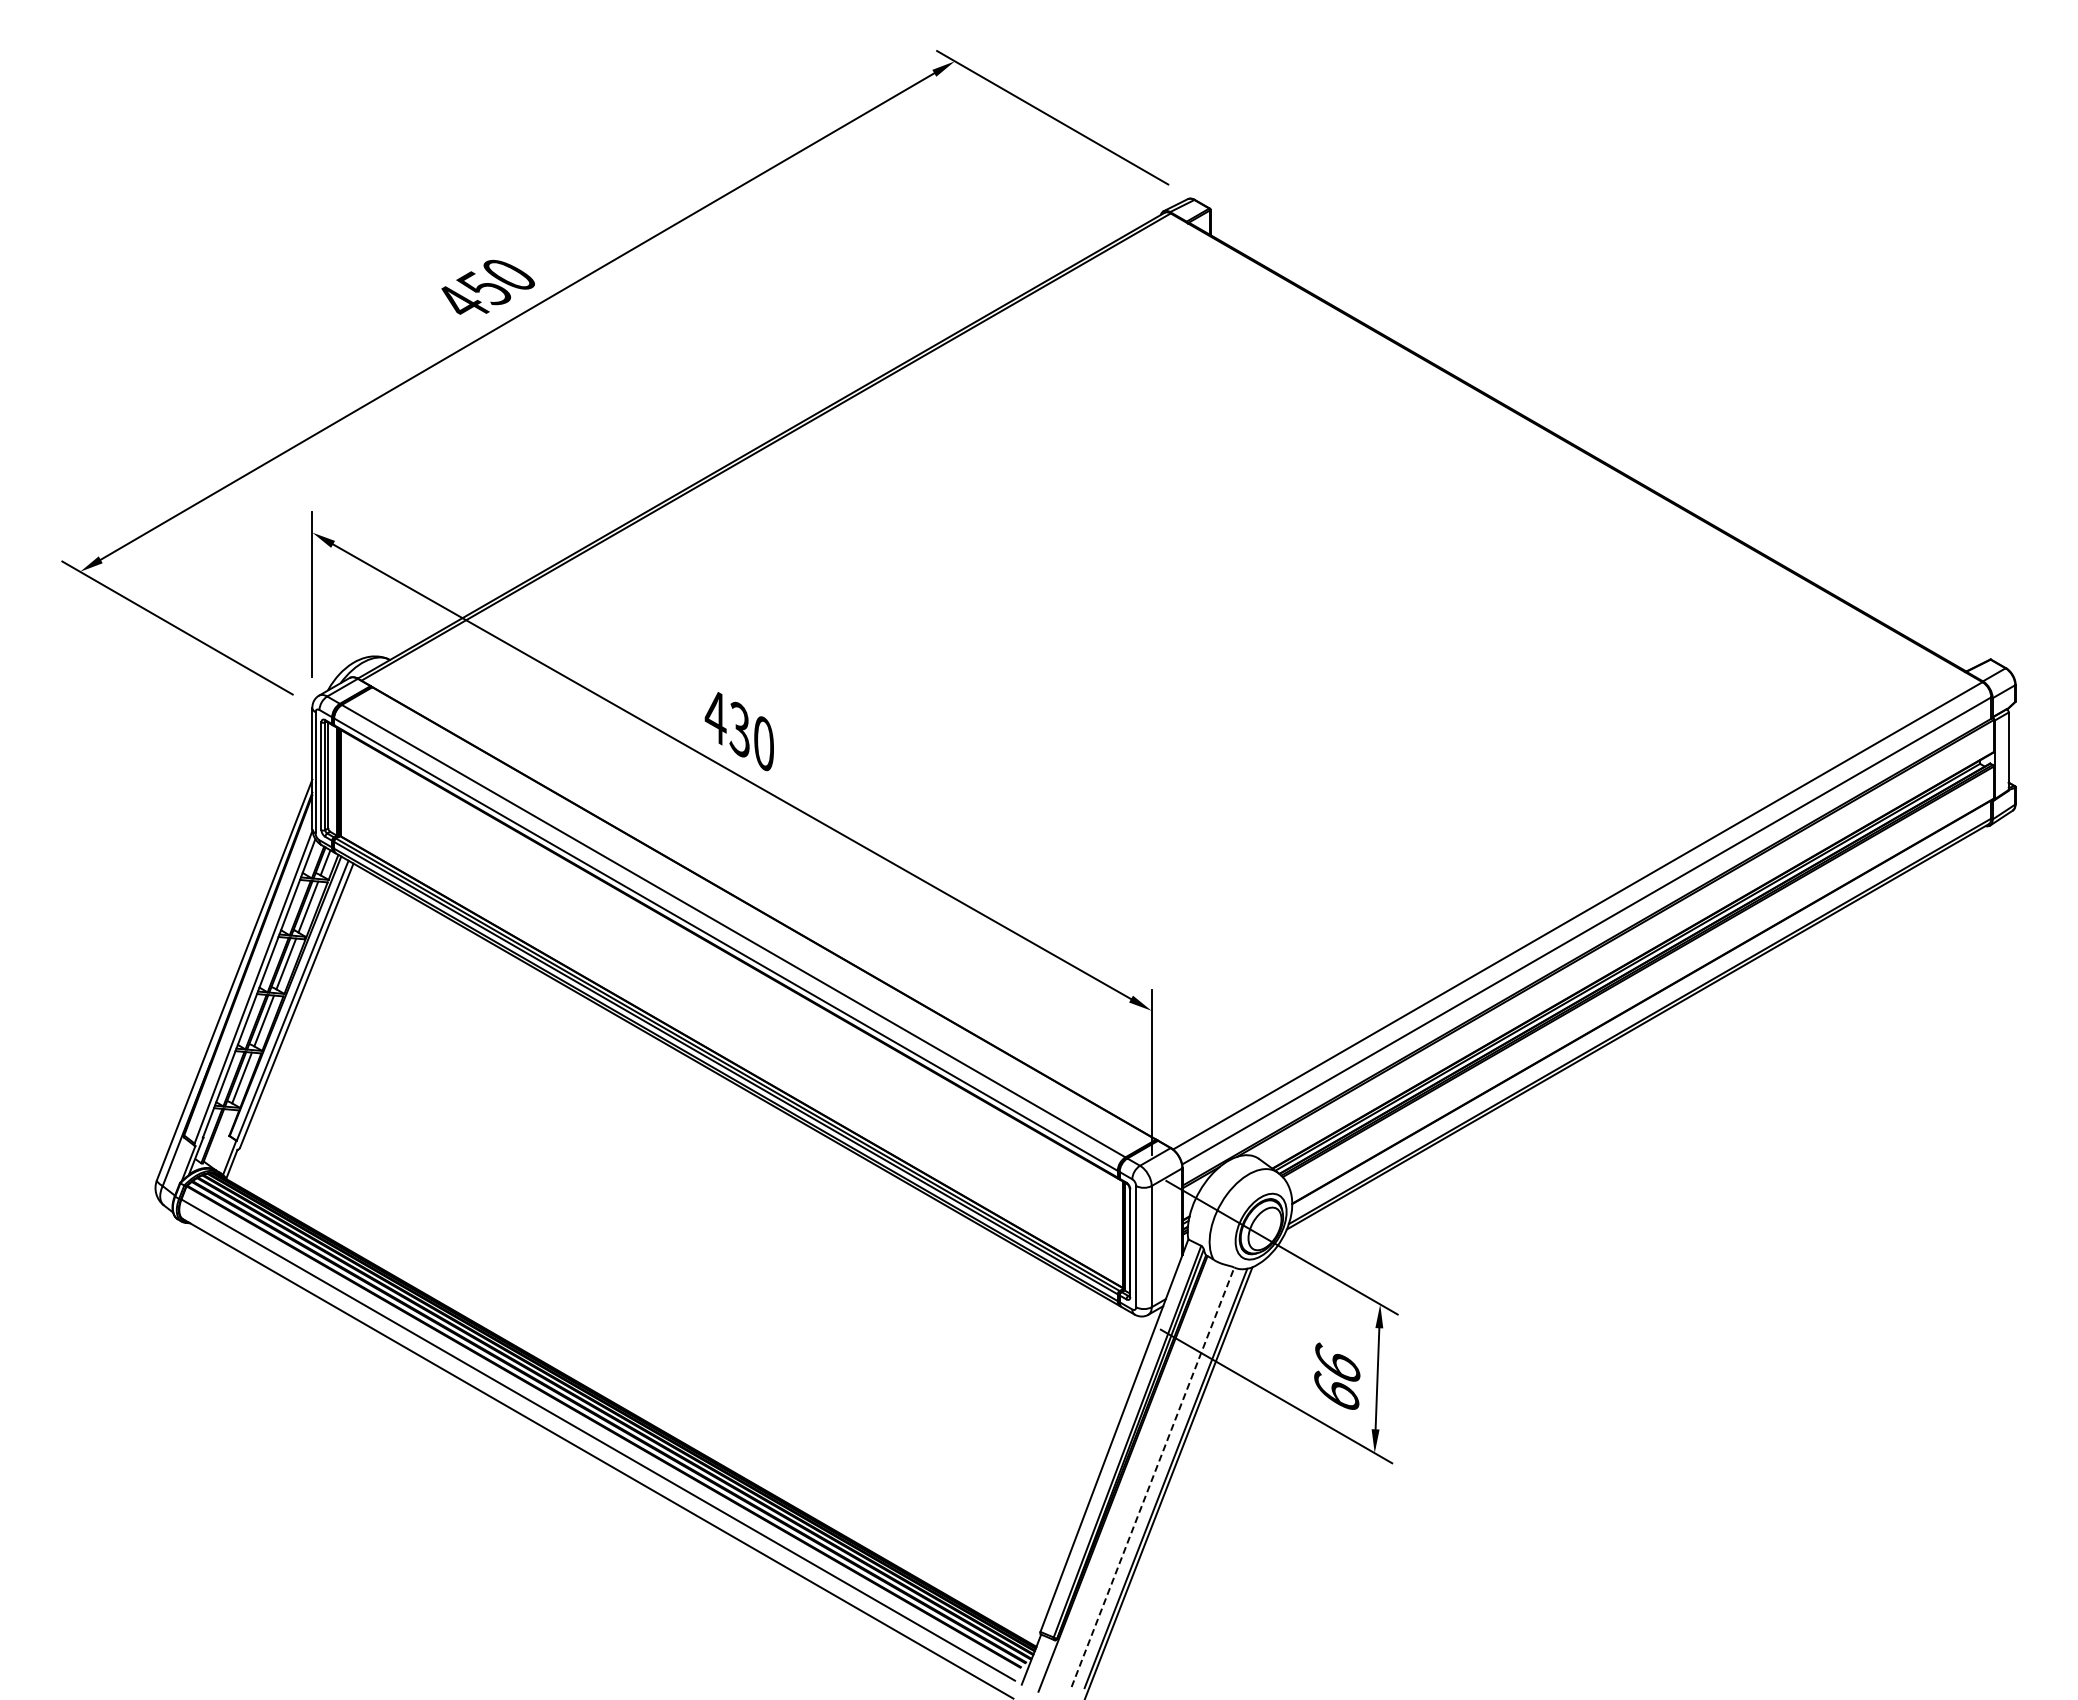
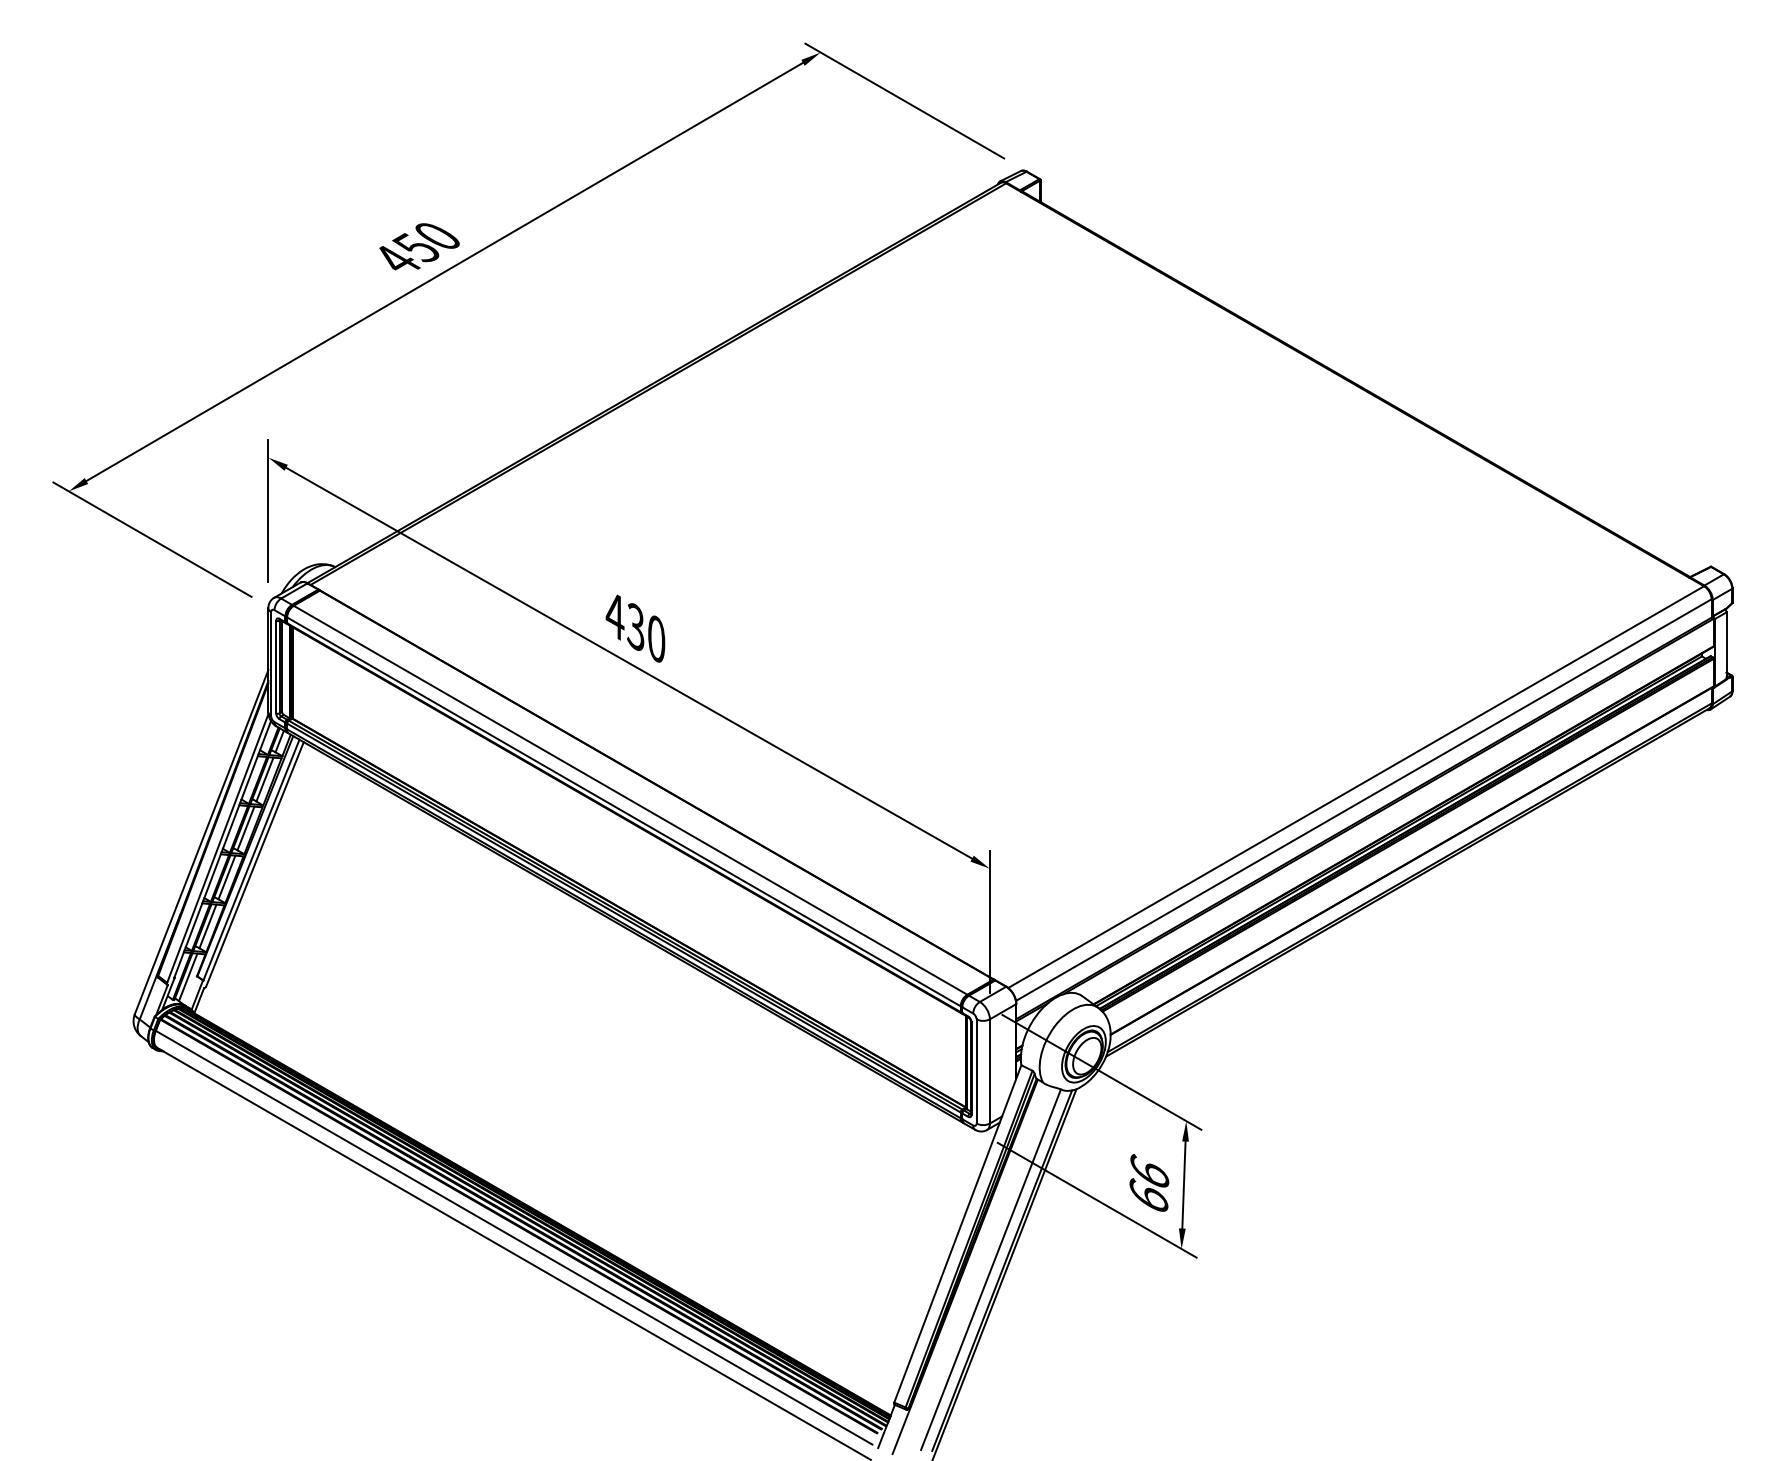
line: (218, 1136) -> (187, 976), added
line: (1153, 1477) -> (991, 1269), dashed -> solid

